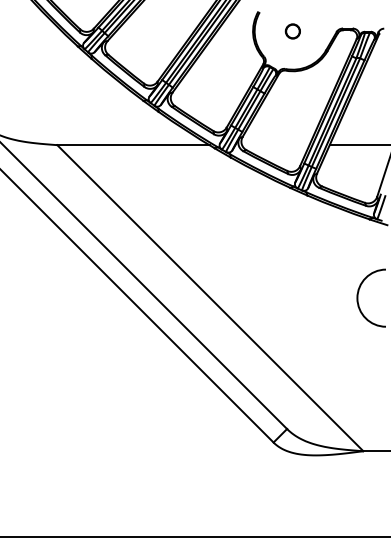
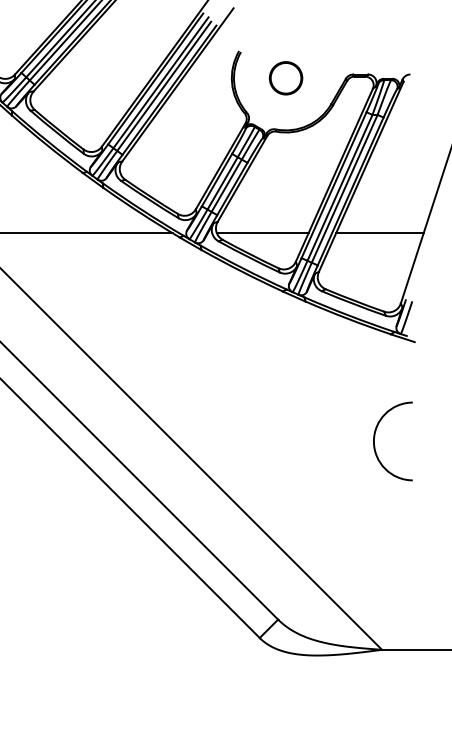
part: (292, 31) -> (285, 78), size x1.67
line: (275, 145) -> (262, 233), added

